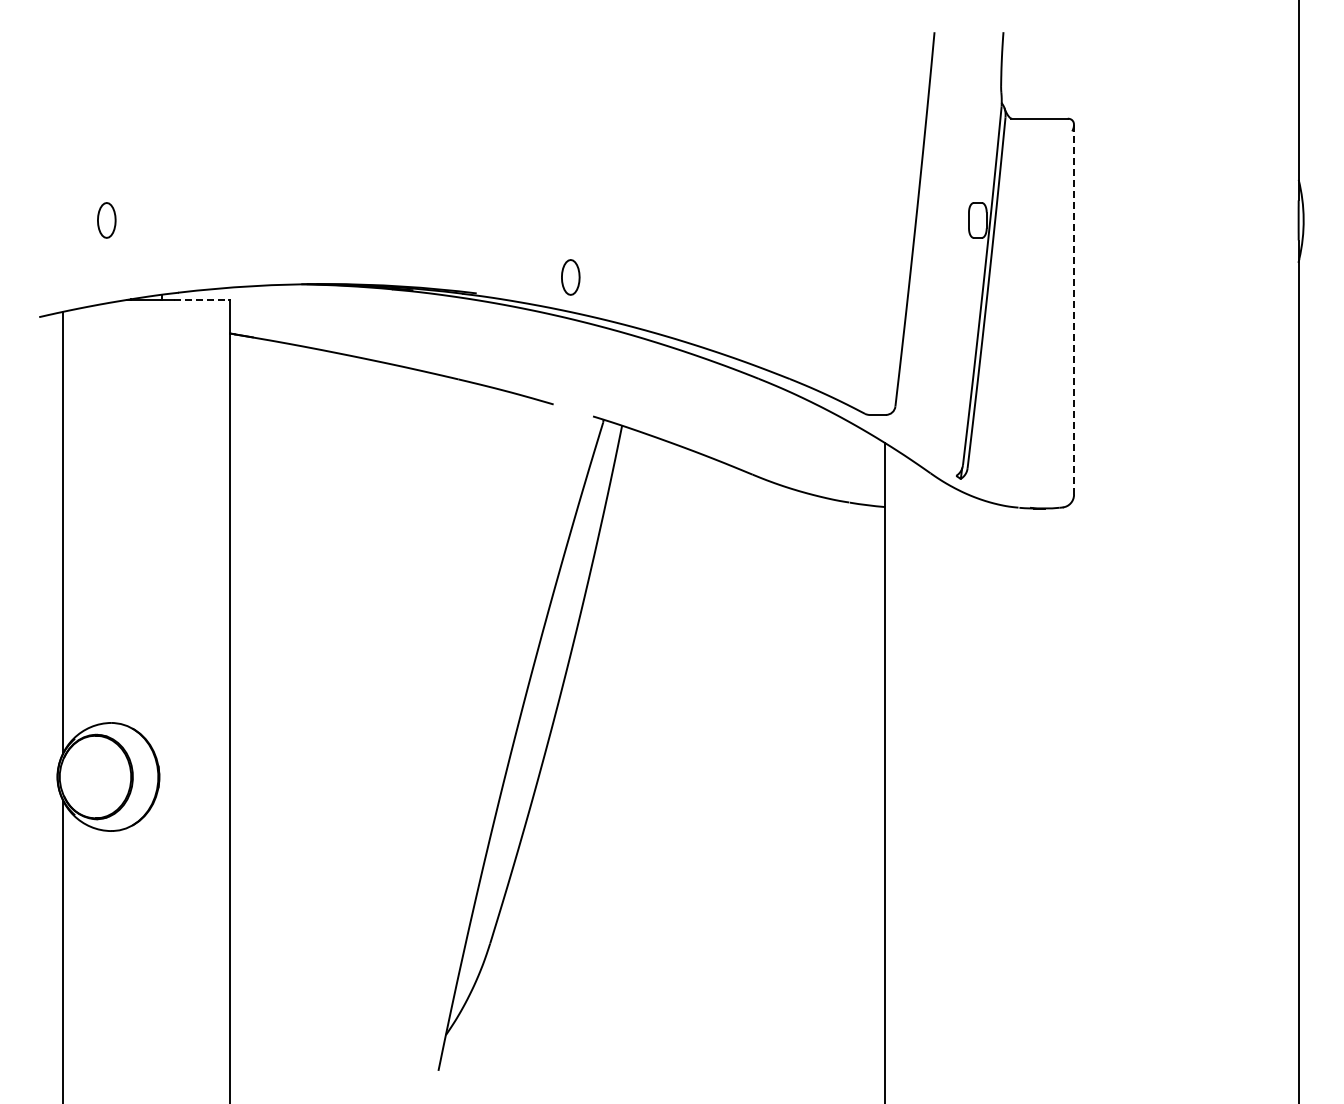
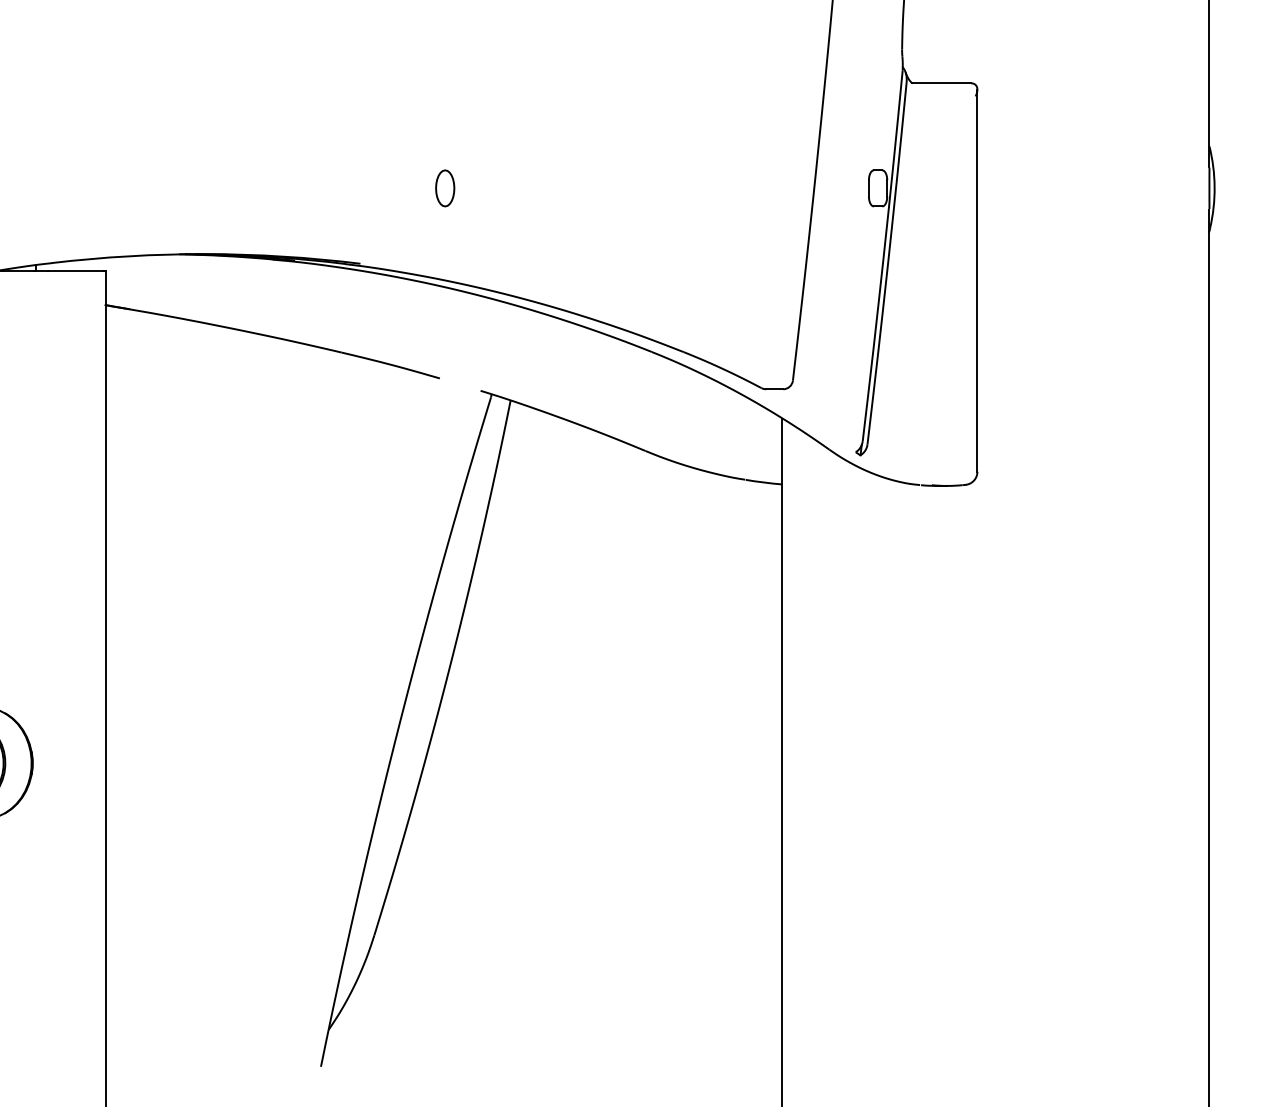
part: (570, 277) -> (444, 188), moved
line: (201, 299) -> (76, 270), dashed -> solid
line: (1074, 309) -> (977, 280), dashed -> solid

